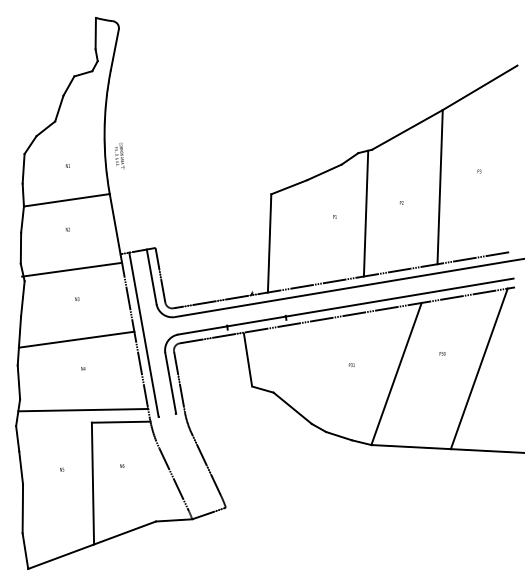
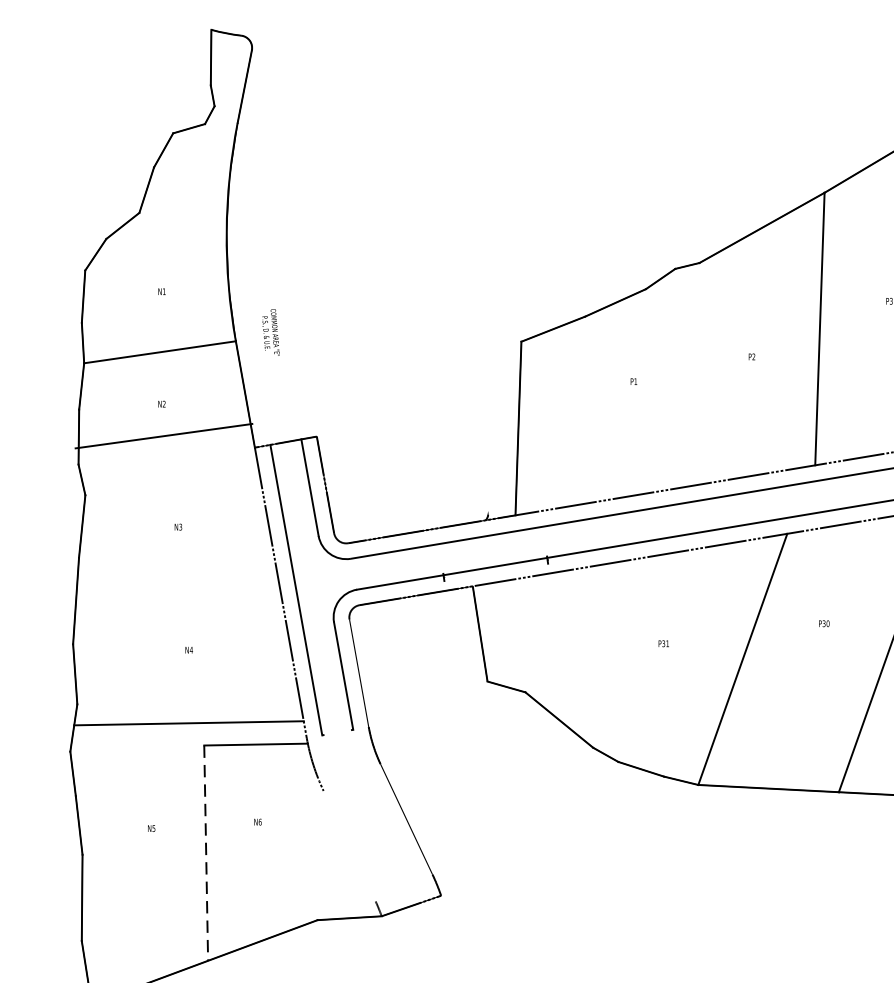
text: (119, 155) -> (270, 331), moved
line: (365, 213) -> (687, 375), removed
line: (72, 269) -> (164, 435), moved
line: (76, 339) -> (177, 598), removed
line: (179, 381) -> (359, 672), removed
line: (206, 464) -> (406, 819), removed
line: (173, 479) -> (348, 845), removed
line: (92, 483) -> (205, 852), solid -> dashed

